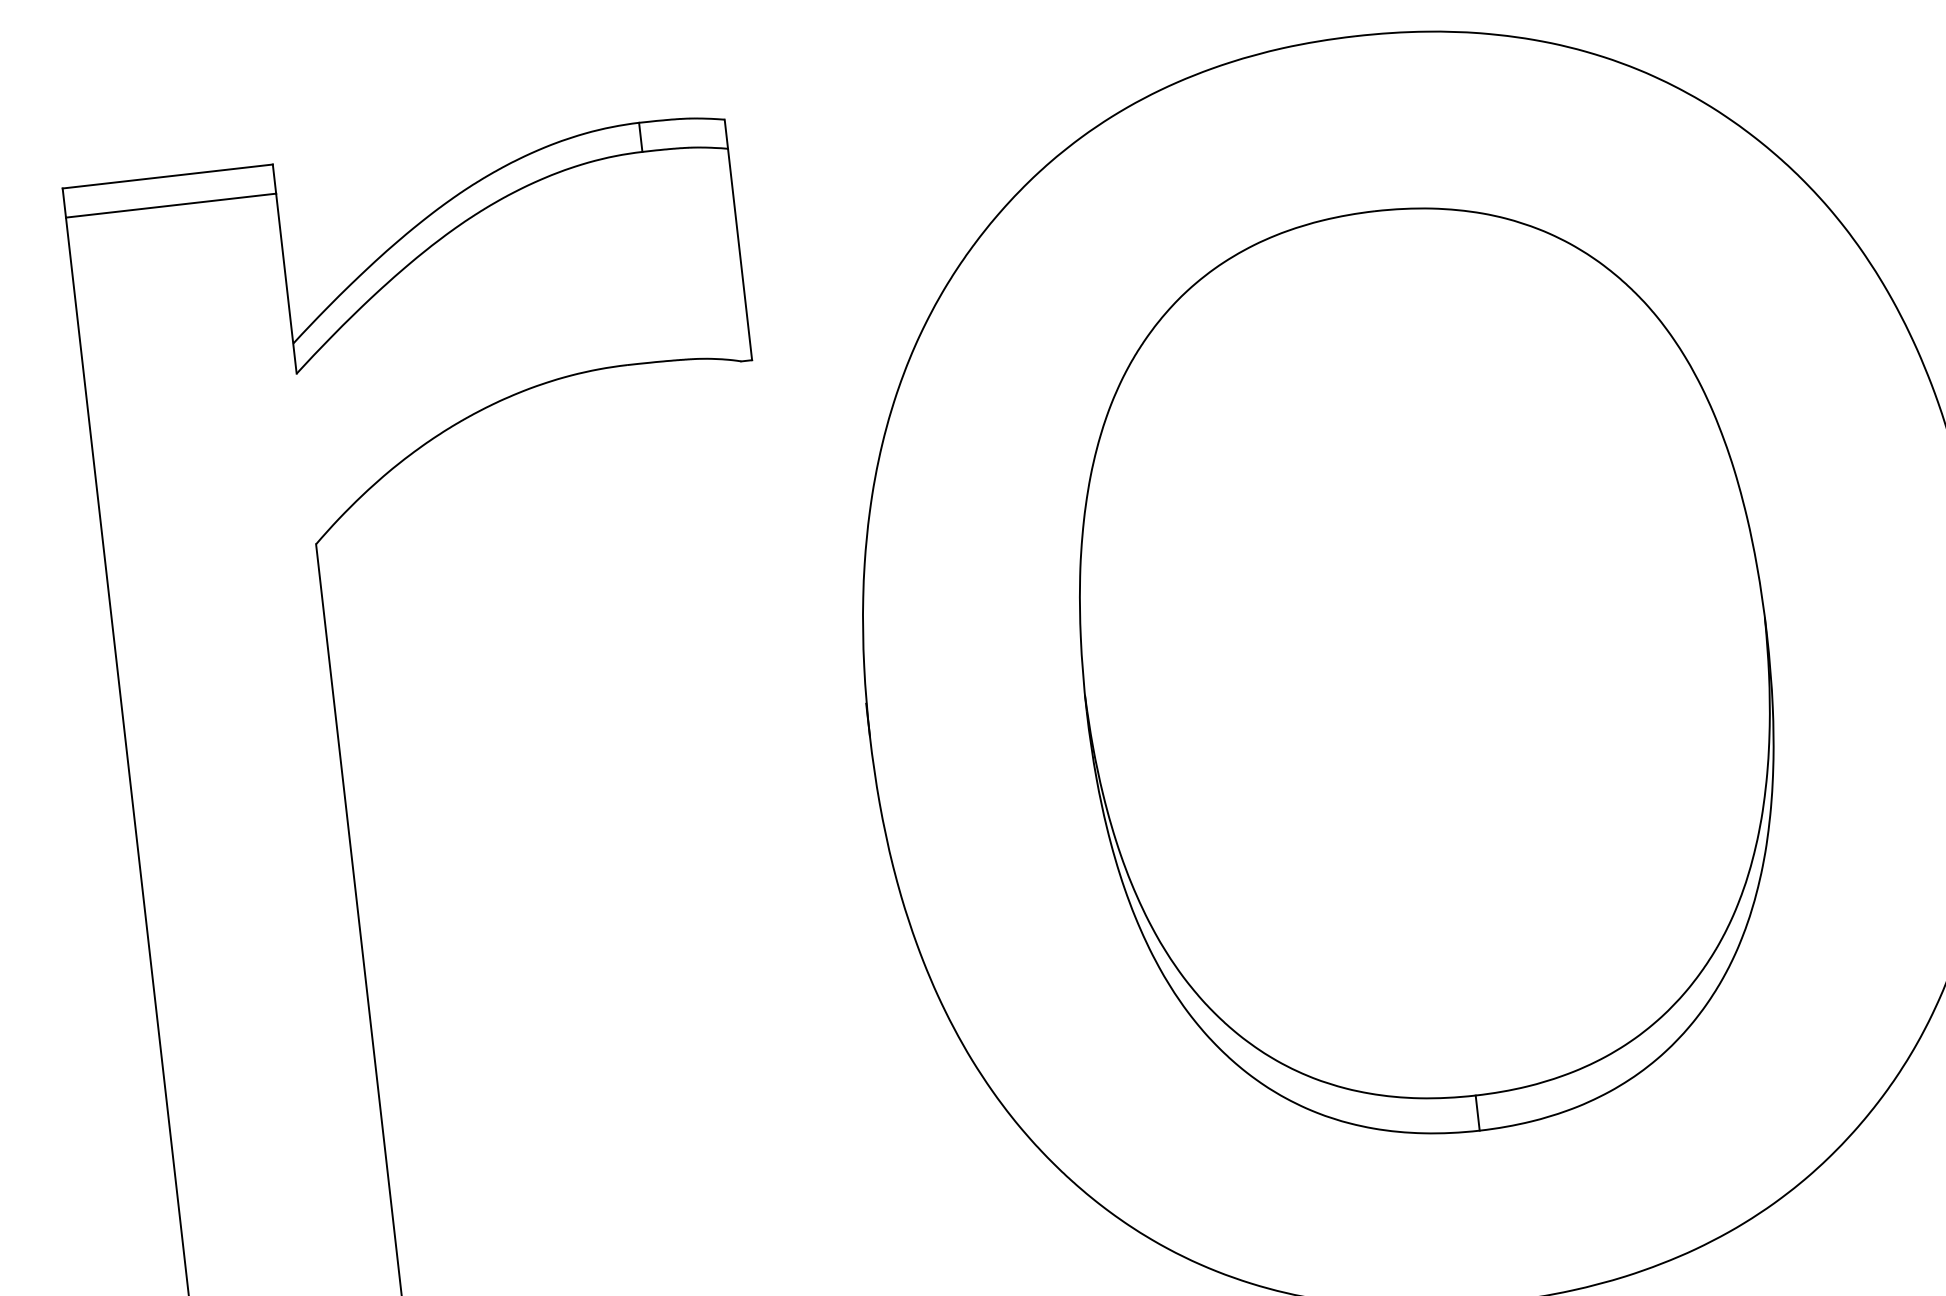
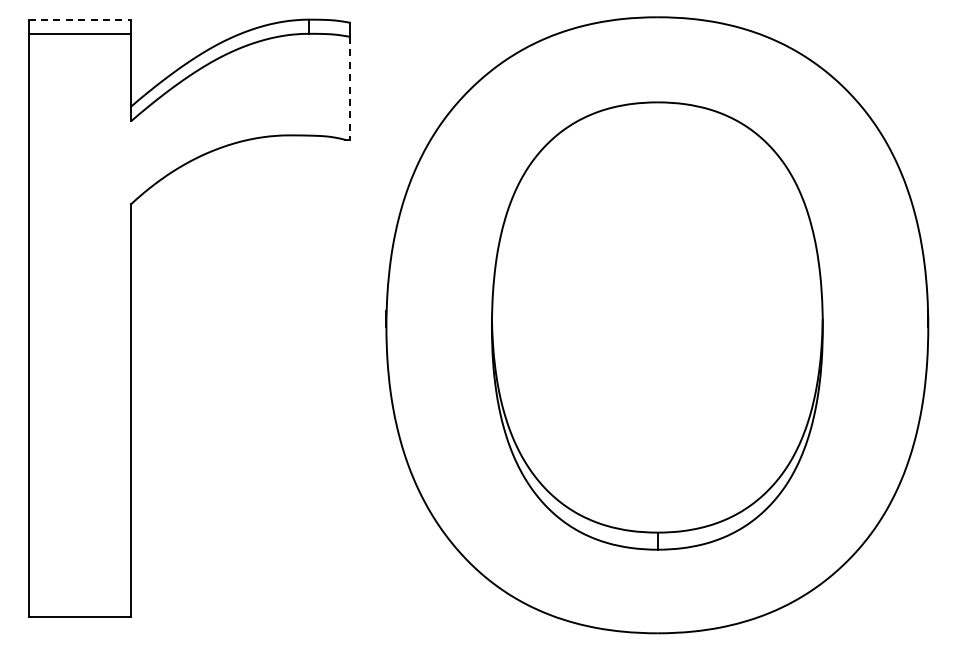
line: (169, 176) -> (80, 19), solid -> dashed
line: (740, 254) -> (350, 88), solid -> dashed

